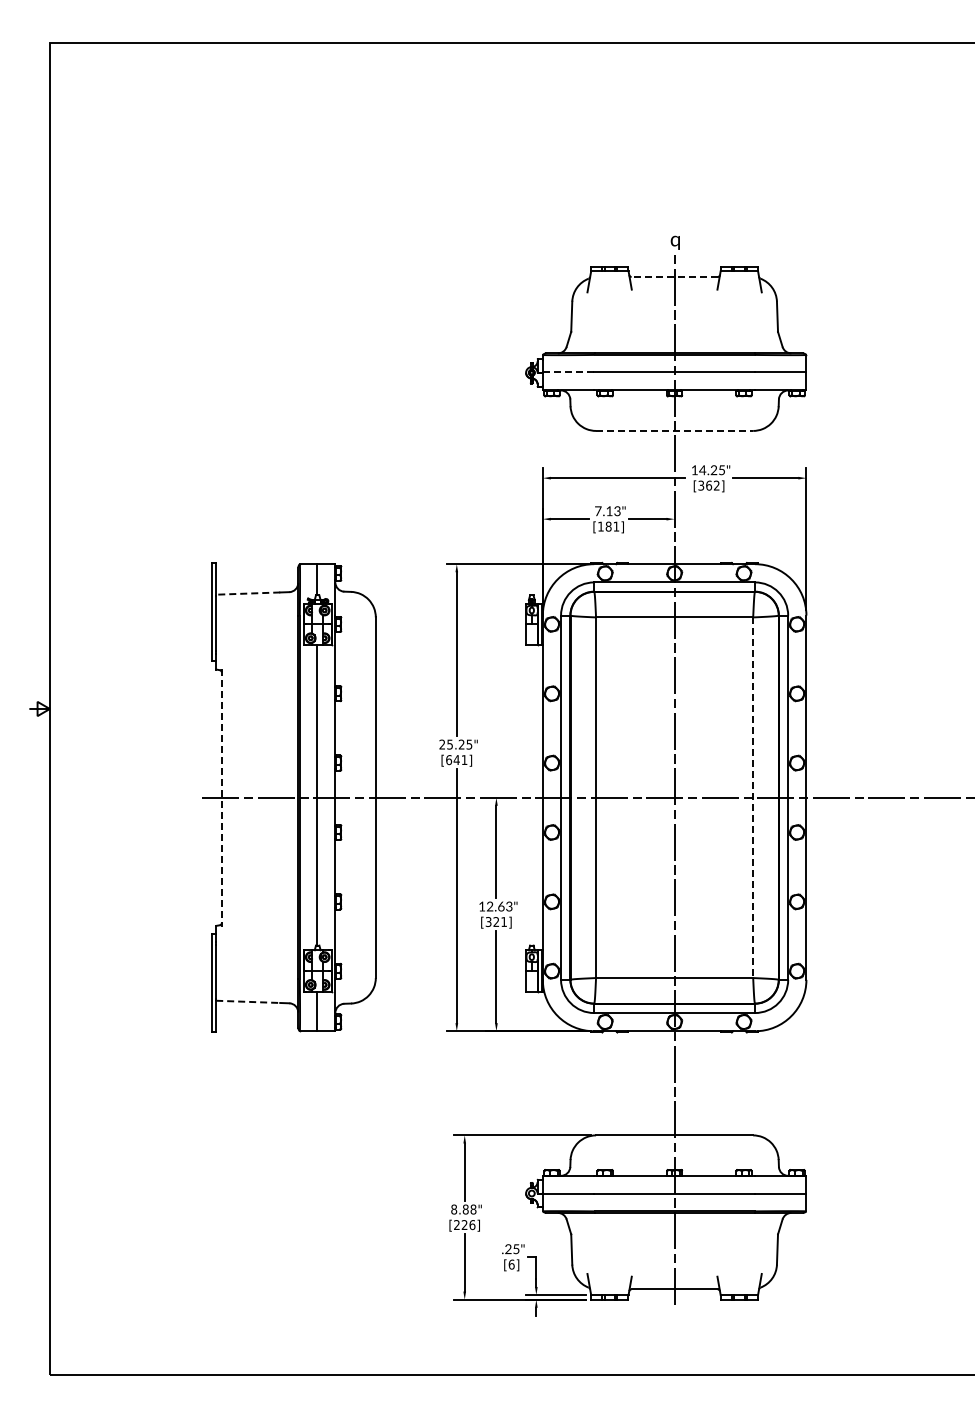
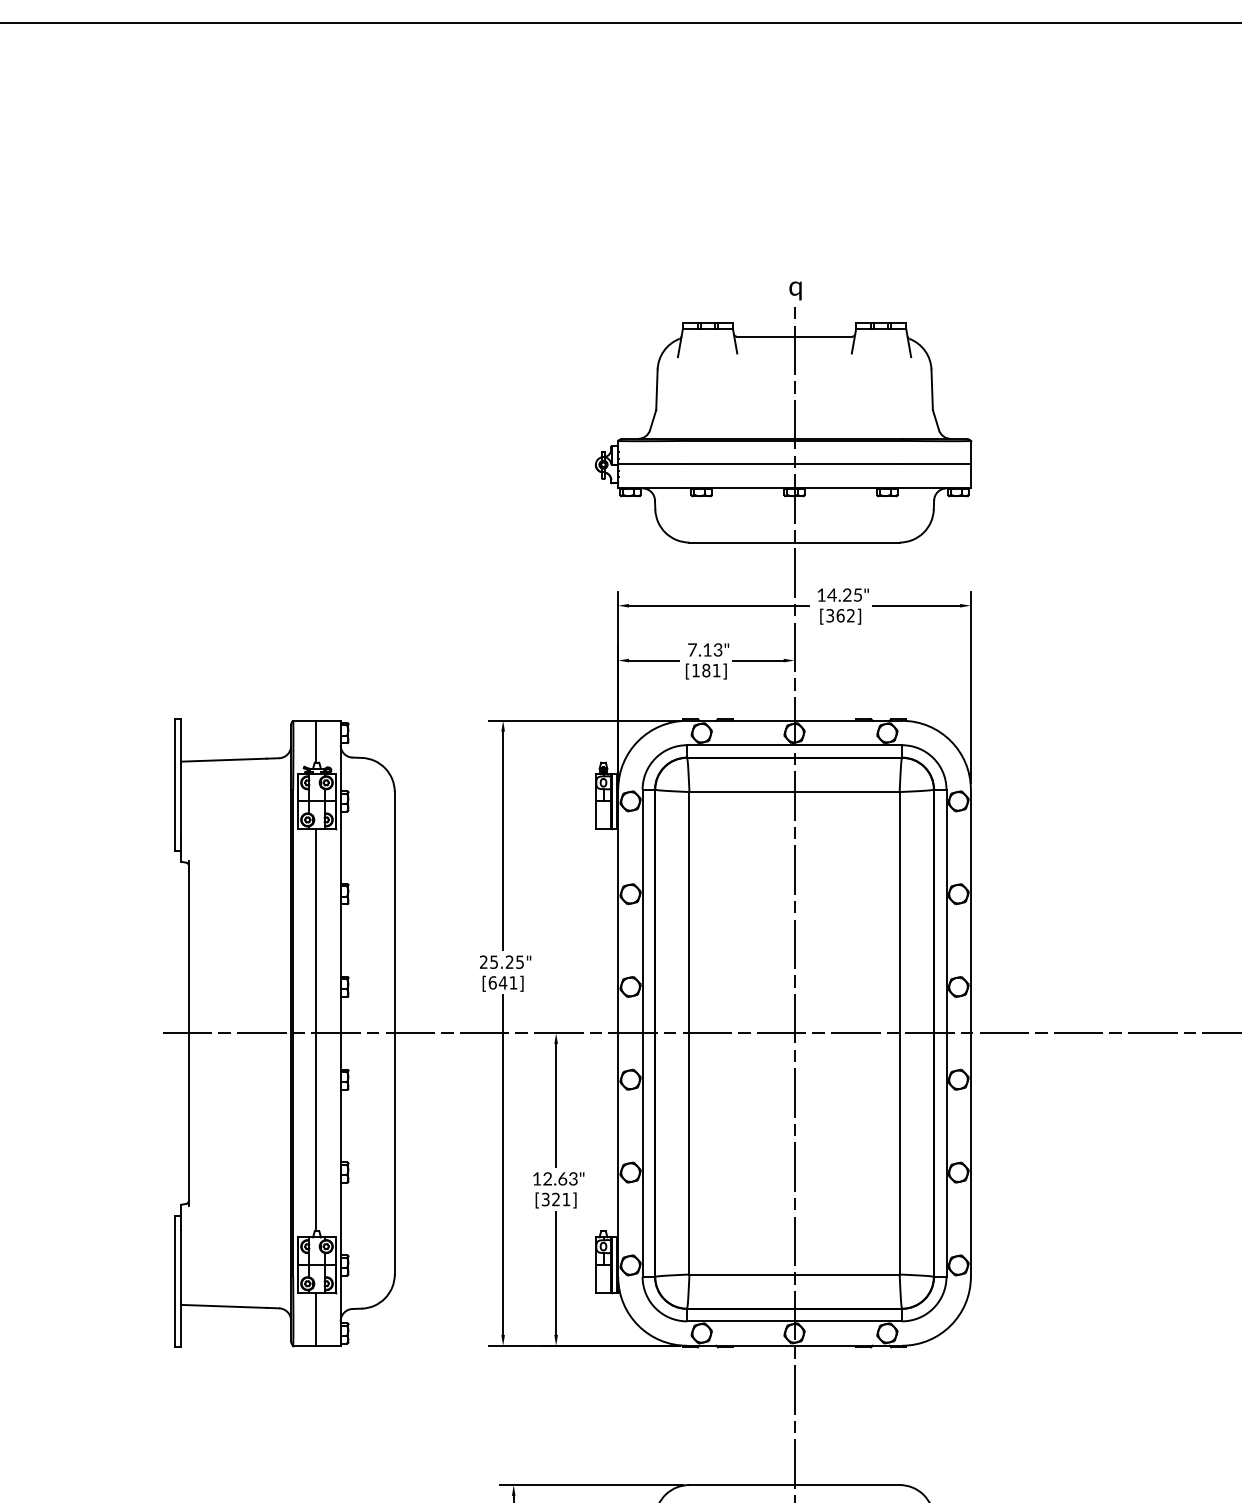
line: (674, 277) -> (794, 337), dashed -> solid
line: (568, 371) -> (652, 463), dashed -> solid
line: (674, 430) -> (794, 541), dashed -> solid
line: (247, 593) -> (223, 760), dashed -> solid
line: (221, 797) -> (188, 1032), dashed -> solid
line: (753, 798) -> (900, 1034), dashed -> solid
line: (248, 1001) -> (224, 1305), dashed -> solid

